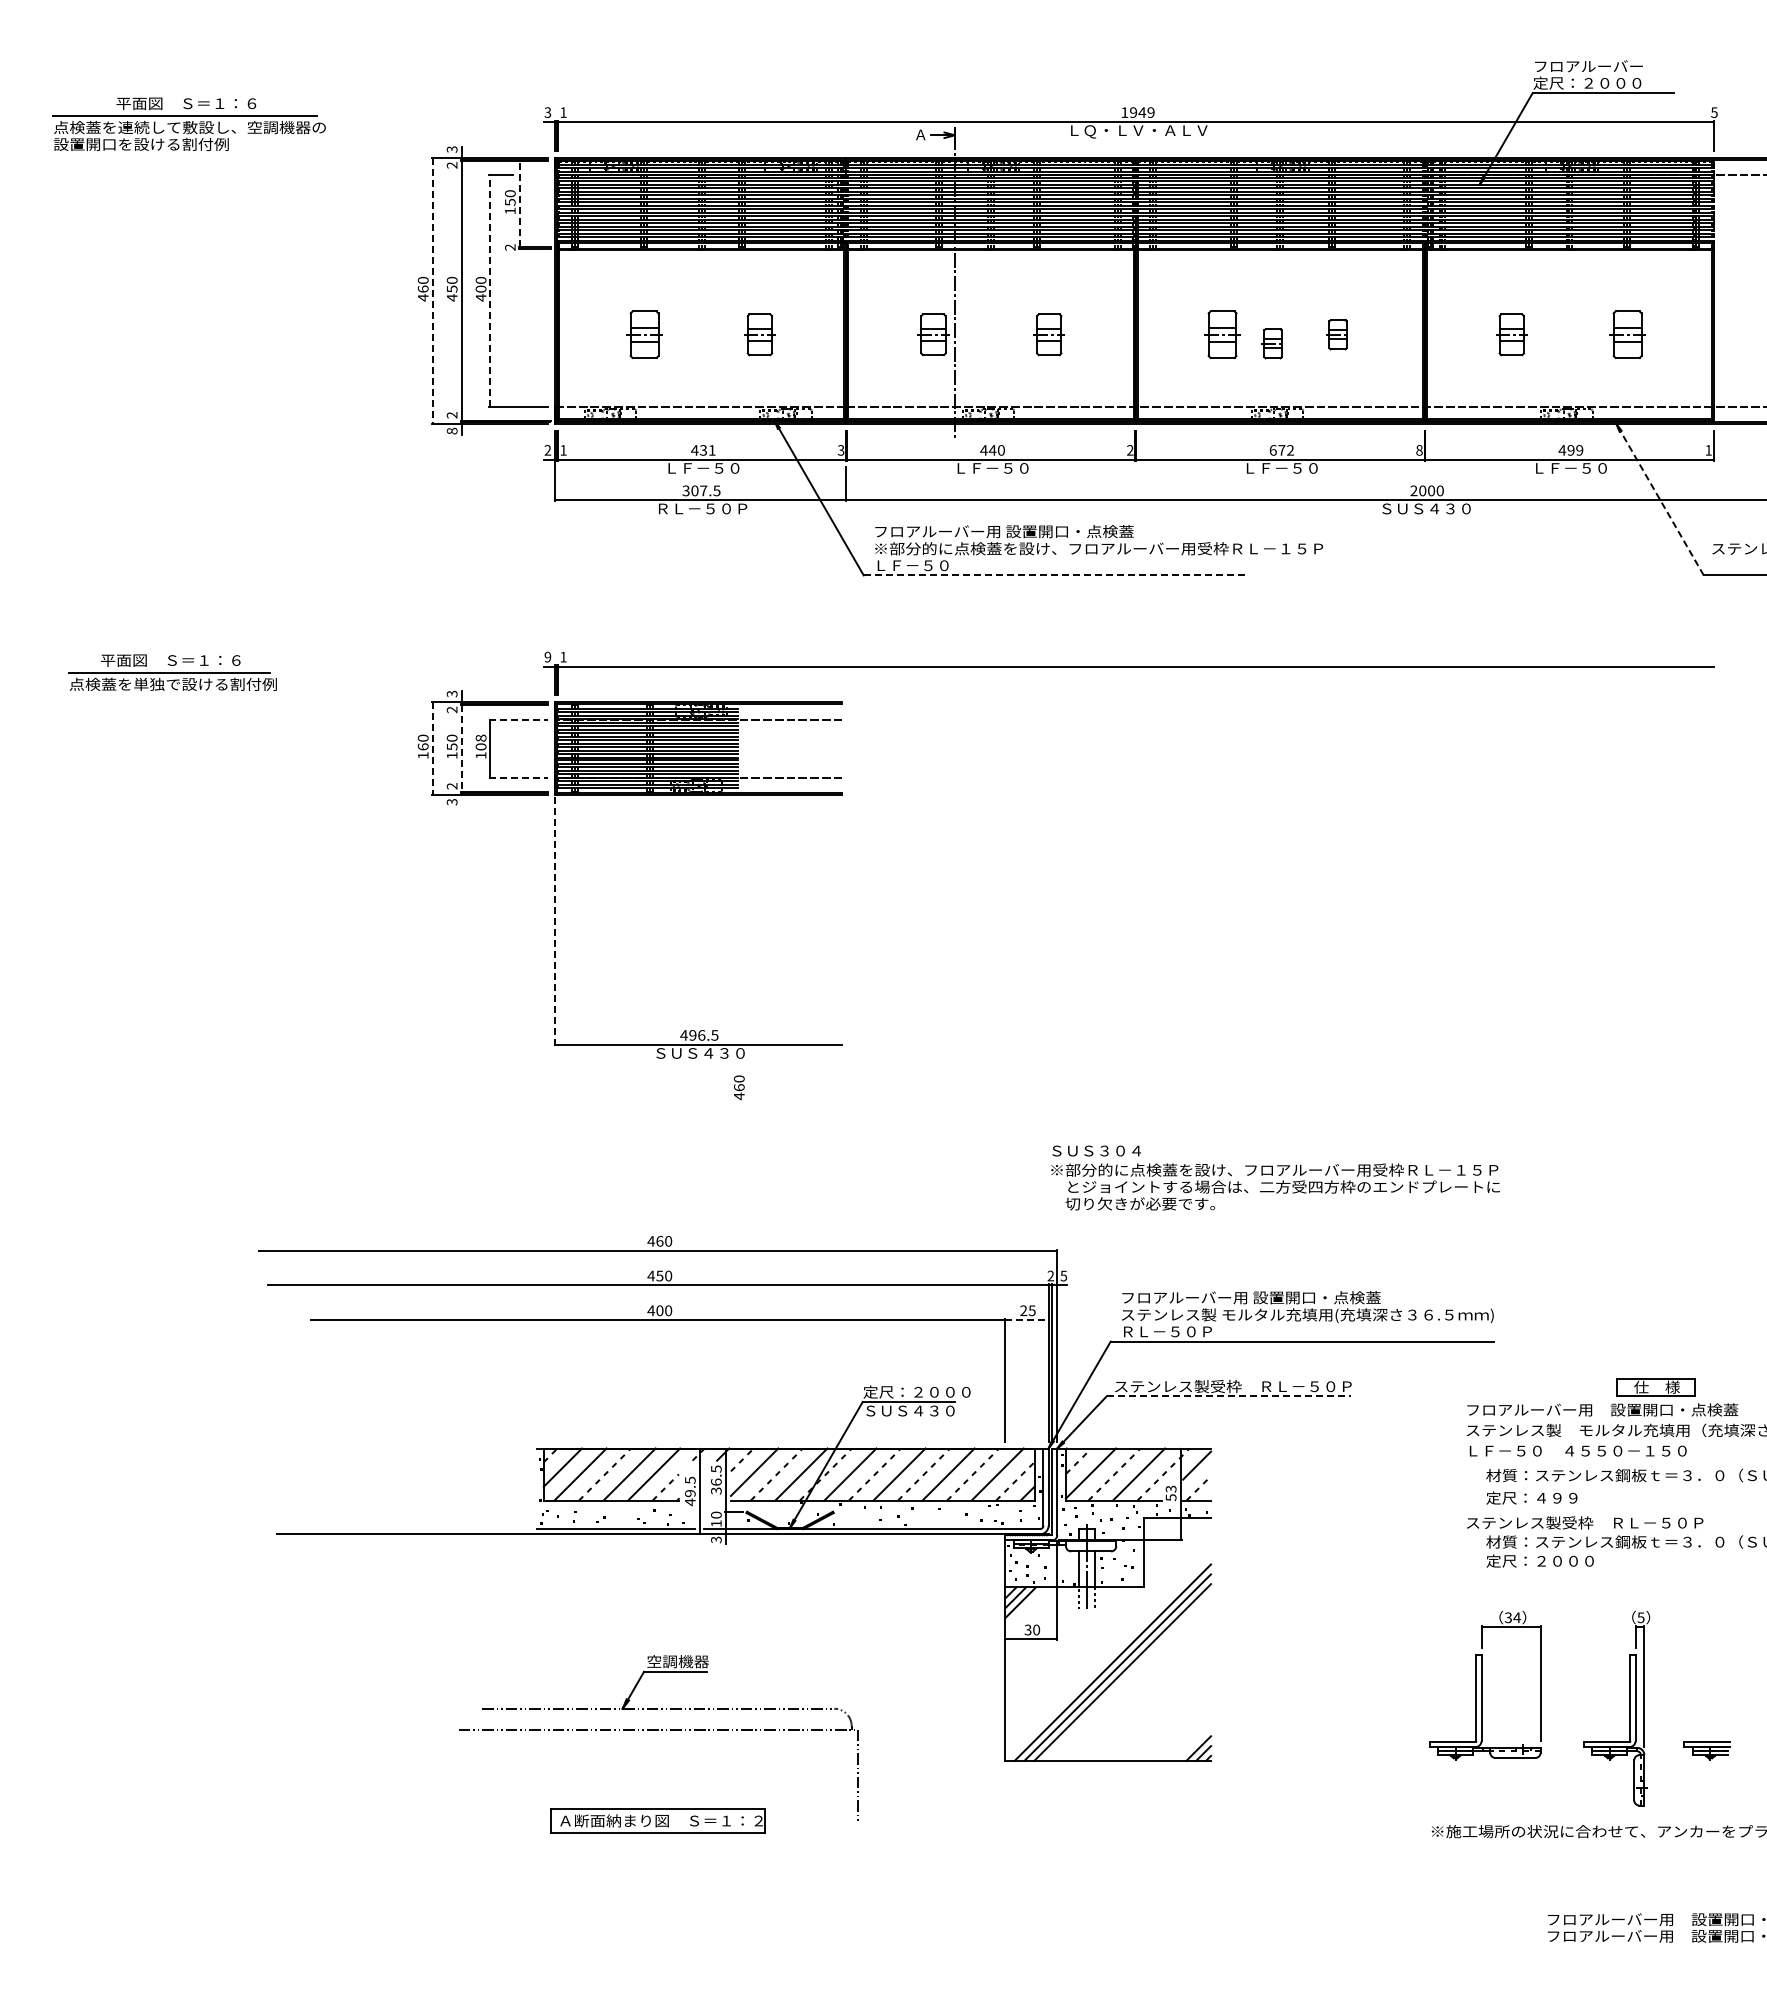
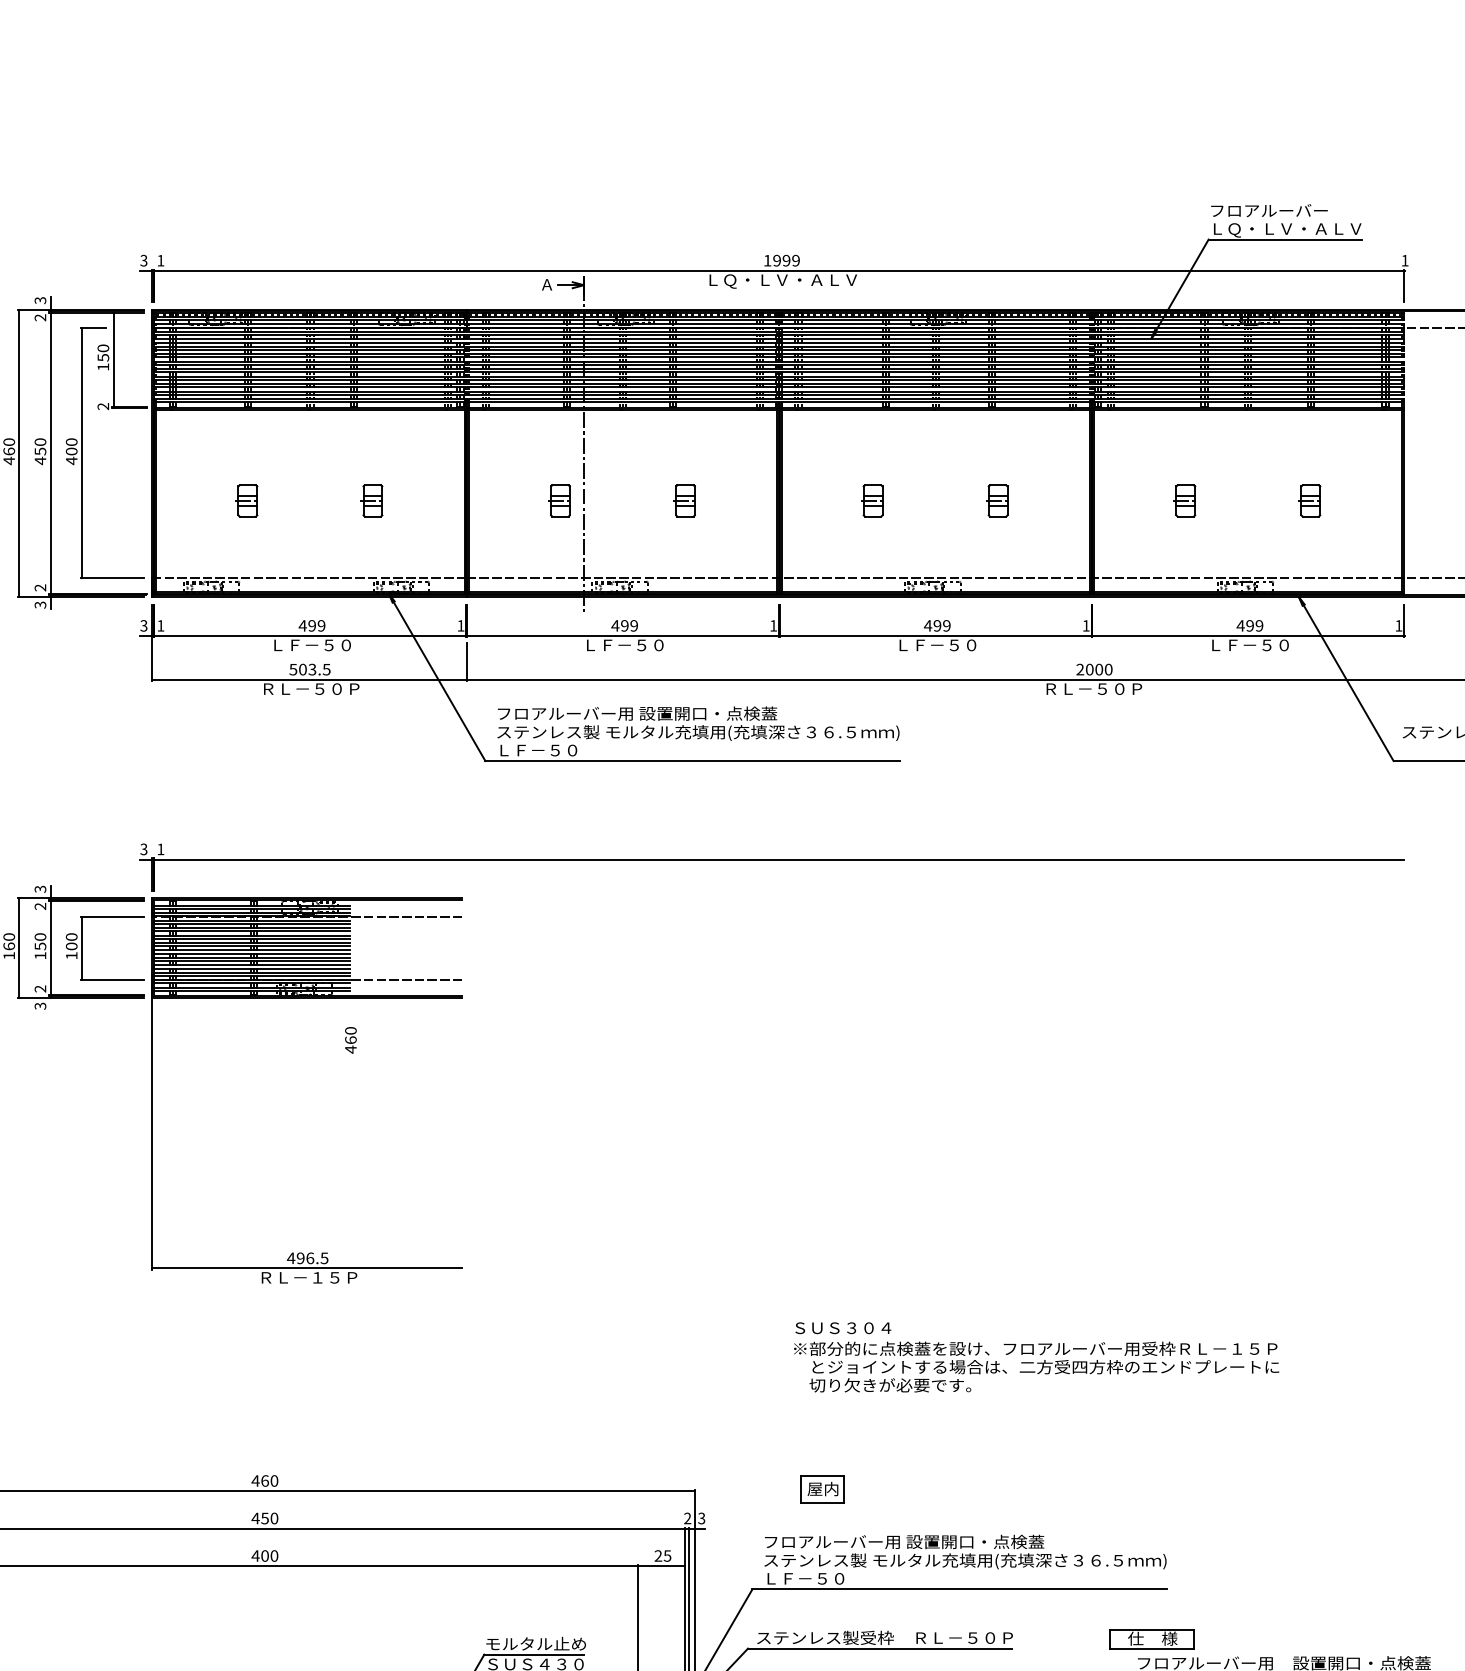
text: (1603, 83) -> (1285, 229), 定尺：２０００ -> ＬＱ・ＬＶ・ＡＬＶ
text: (1142, 112) -> (786, 260), 1949 -> 1999
text: (1714, 112) -> (1405, 260), 5 -> 1
line: (519, 203) -> (113, 358), dashed -> solid
line: (490, 290) -> (81, 453), dashed -> solid
line: (432, 291) -> (19, 454), dashed -> solid
part: (642, 334) -> (246, 500), size x0.62
part: (758, 334) -> (371, 500), size x0.71
part: (932, 334) -> (559, 500), size x0.71
part: (1047, 334) -> (684, 500), size x0.71
part: (1221, 334) -> (872, 500), size x0.62
part: (1510, 334) -> (1184, 500), size x0.71
part: (1626, 334) -> (1310, 500), size x0.62
part: (1271, 343) -> (926, 510), removed
text: (452, 430) -> (40, 604), 8 -> 3
text: (547, 450) -> (143, 625), 2 -> 3
text: (707, 450) -> (316, 625), 431 -> 499
text: (840, 450) -> (460, 625), 3 -> 1
text: (996, 450) -> (628, 625), 440 -> 499
text: (1130, 450) -> (773, 625), 2 -> 1
text: (1281, 450) -> (937, 625), 672 -> 499
text: (1419, 450) -> (1086, 625), 8 -> 1
text: (695, 490) -> (303, 669), 307.5 -> 503.5
line: (1659, 499) -> (1345, 678), dashed -> solid
text: (1426, 508) -> (1093, 688), ＳＵＳ４３０ -> ＲＬ－５０Ｐ
text: (1098, 549) -> (739, 733), ※部分的に点検蓋を設け、フロアルーバー用受枠ＲＬ－１５Ｐ -> ステンレス製 モルタル充填用(充填深さ３６.５ｍｍ)
line: (1055, 575) -> (692, 761), dashed -> solid
text: (547, 657) -> (143, 849), 9 -> 3
line: (519, 719) -> (113, 916), dashed -> solid
text: (481, 737) -> (72, 936), 108 -> 100
line: (432, 749) -> (19, 949), dashed -> solid
line: (461, 749) -> (50, 949), dashed -> solid
line: (519, 777) -> (113, 979), dashed -> solid
line: (555, 908) -> (152, 1121), dashed -> solid
text: (700, 1053) -> (308, 1277), ＳＵＳ４３０ -> ＲＬ－１５Ｐ
text: (739, 1087) -> (351, 1040), moved
text: (1275, 1177) -> (1036, 1356), moved
part: (1175, 1248) -> (822, 1488), added
text: (1064, 1275) -> (702, 1517), 5 -> 3
line: (1026, 1320) -> (661, 1566), dashed -> solid
text: (1167, 1331) -> (813, 1578), ＲＬ－５０Ｐ -> ＬＦ－５０
part: (1655, 1387) -> (1151, 1638), moved
text: (916, 1391) -> (542, 1643), 定尺：２０００ -> モルタル止め
line: (1229, 1396) -> (880, 1648), dashed -> solid

